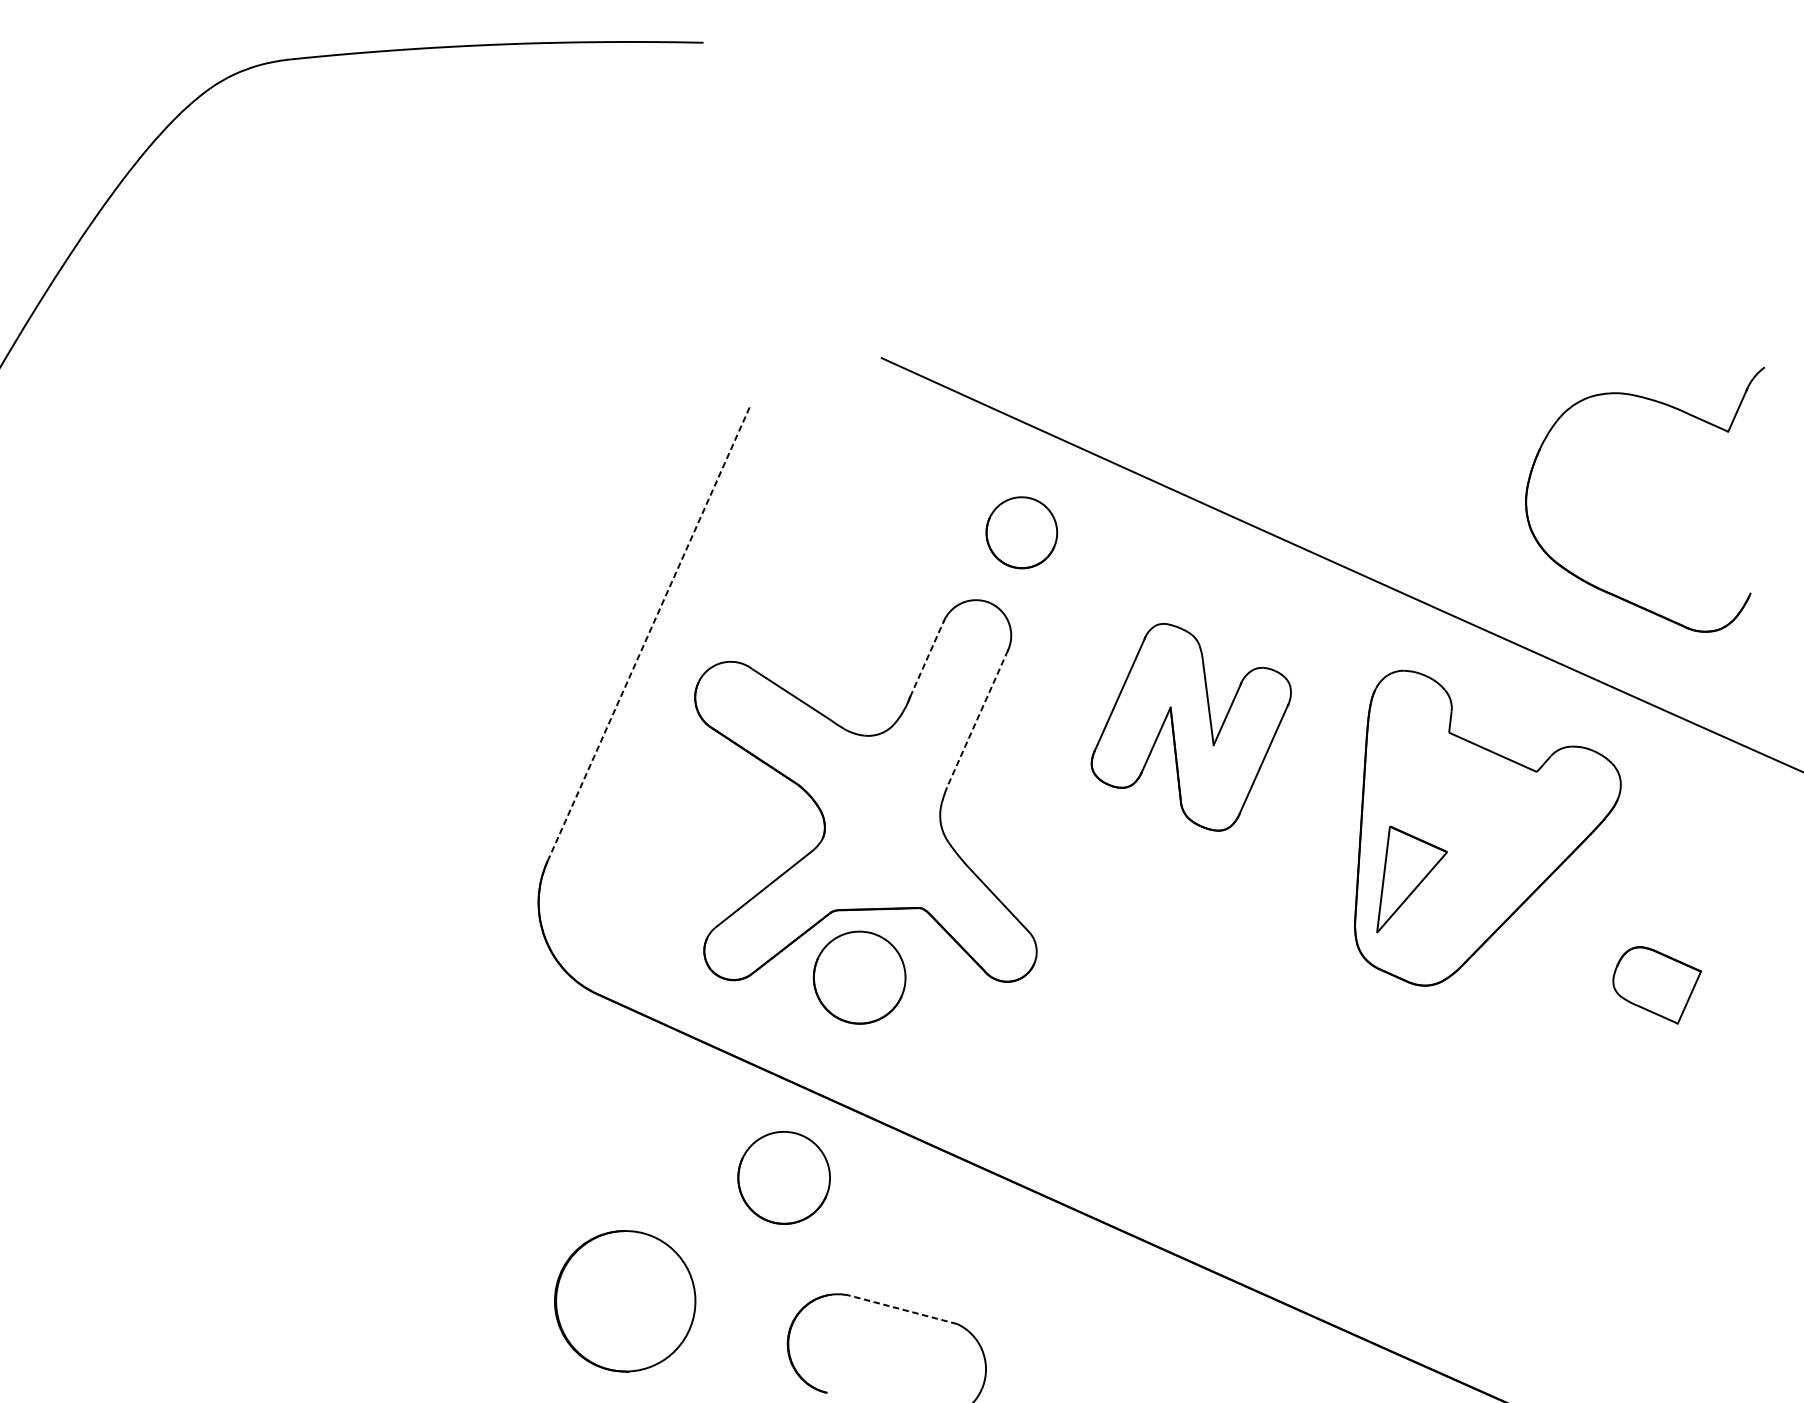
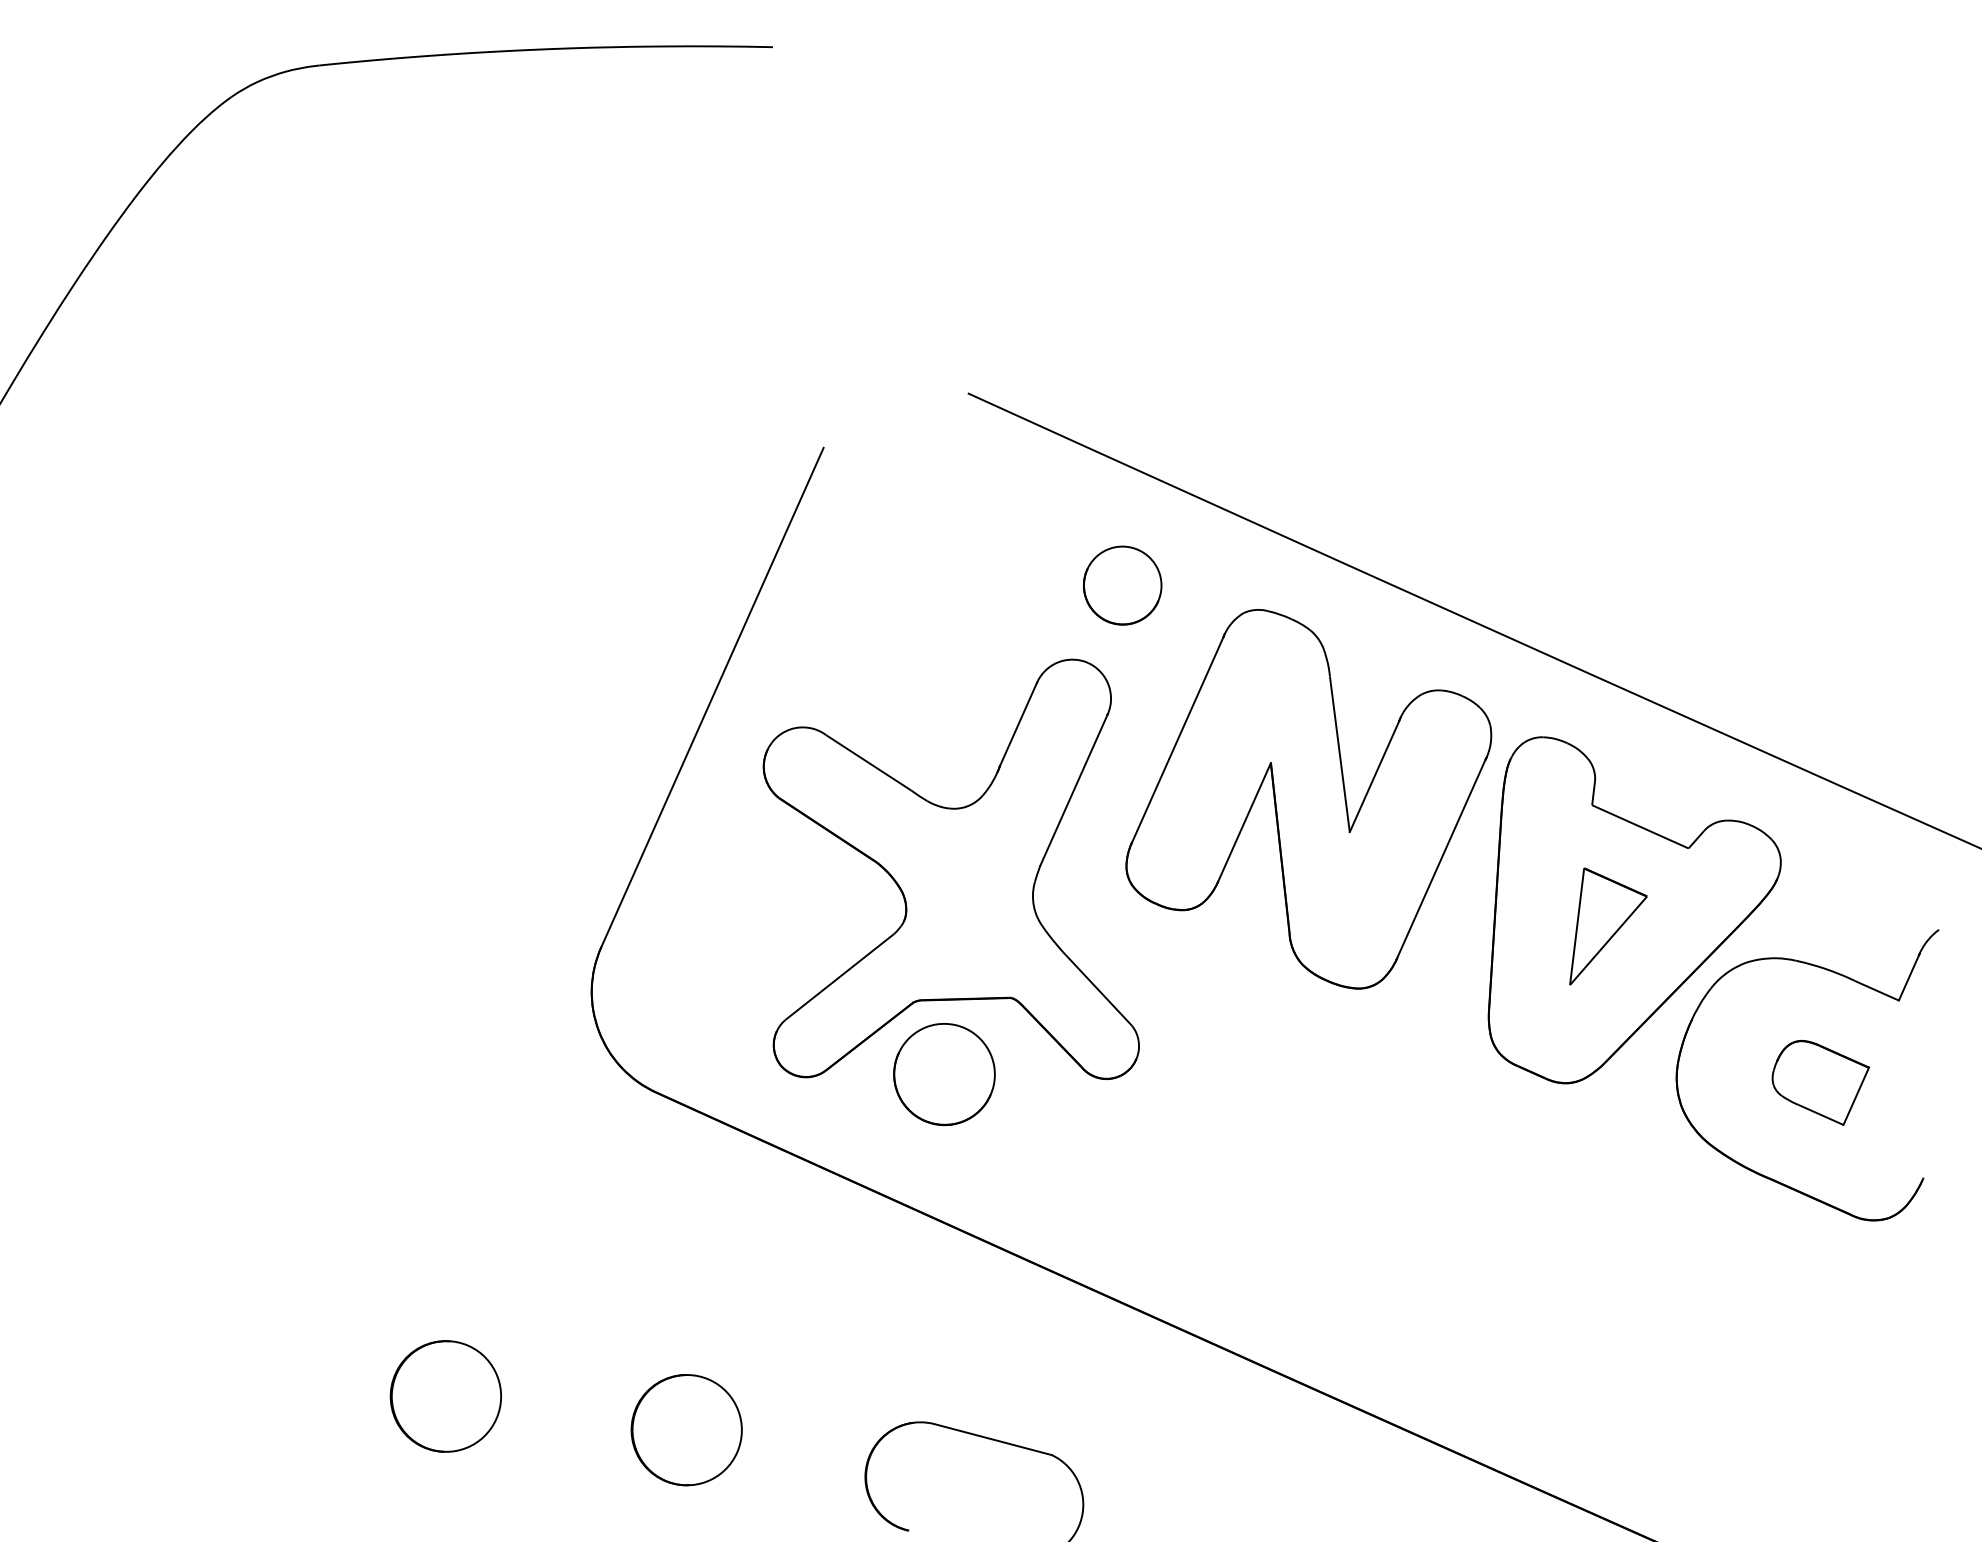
part: (1686, 414) -> (1853, 981), moved
line: (648, 635) -> (712, 698), dashed -> solid
line: (927, 659) -> (1018, 724), dashed -> solid
line: (977, 719) -> (1073, 790), dashed -> solid
part: (1190, 727) -> (1308, 799), size x1.67
part: (1412, 879) -> (1608, 926), moved
part: (784, 1177) -> (861, 1294), removed
part: (405, 1270) -> (445, 1396), added
part: (624, 1301) -> (686, 1430), size x0.71
line: (904, 1309) -> (993, 1439), dashed -> solid

